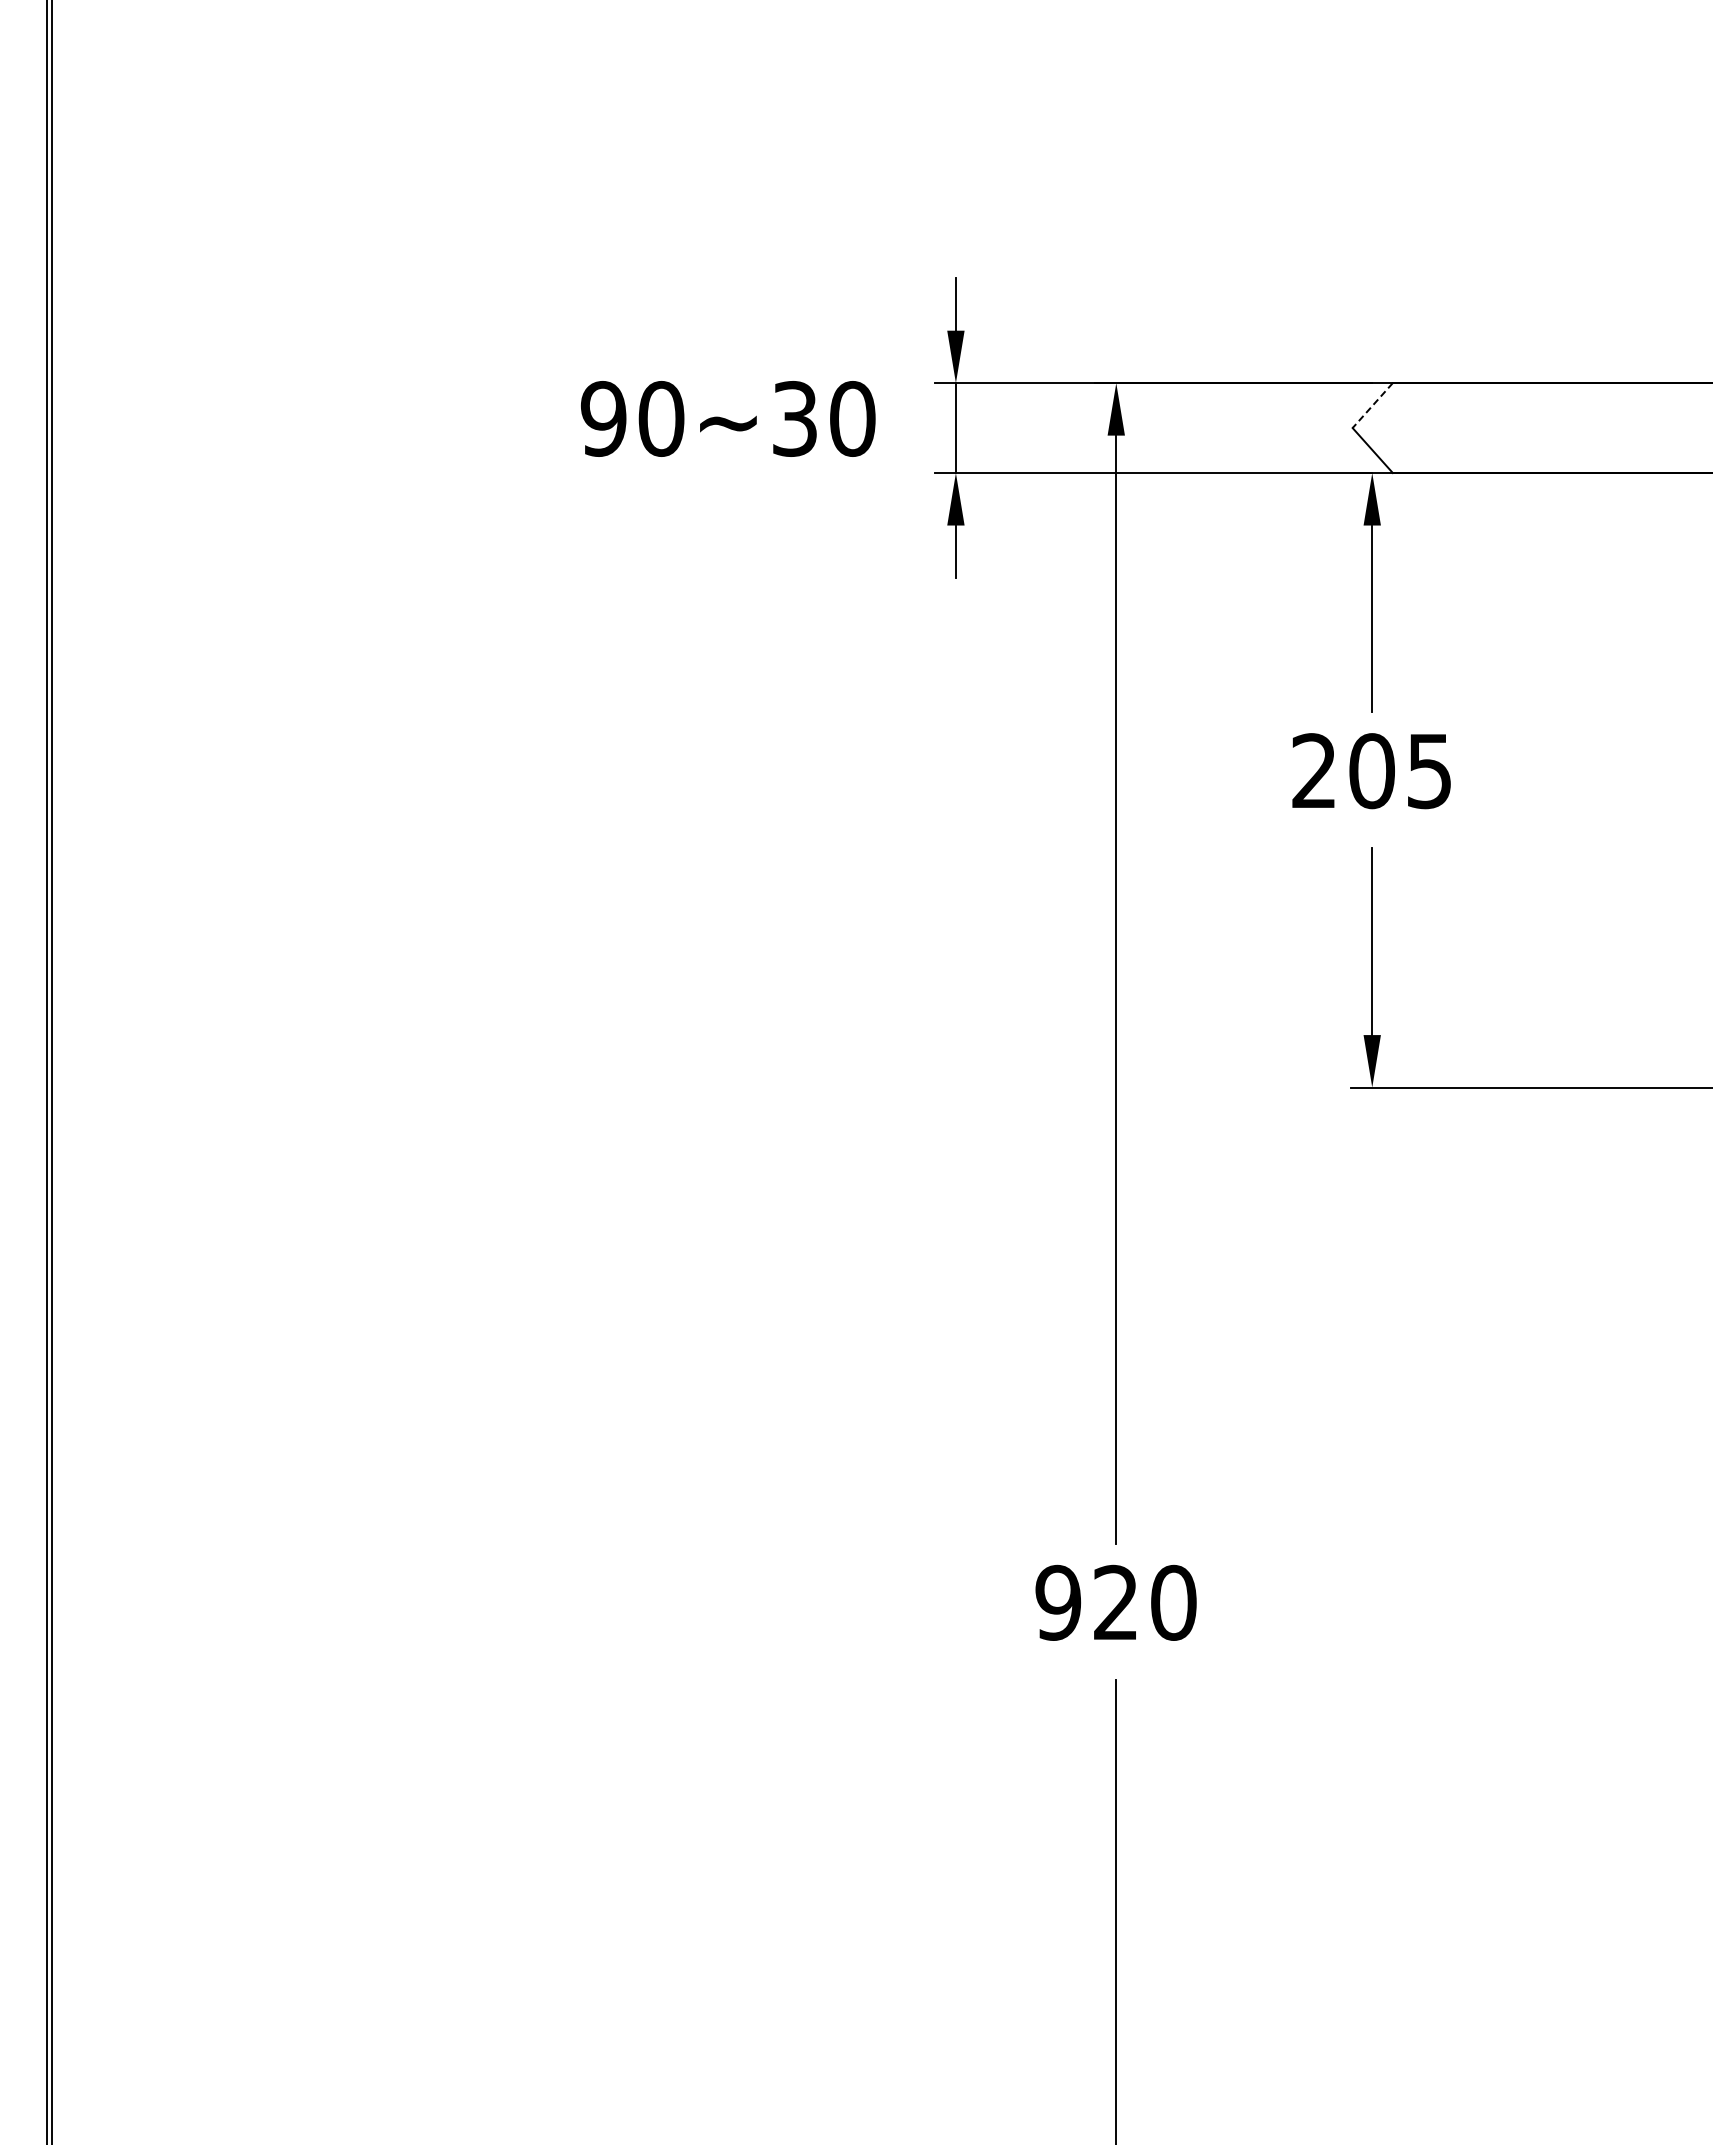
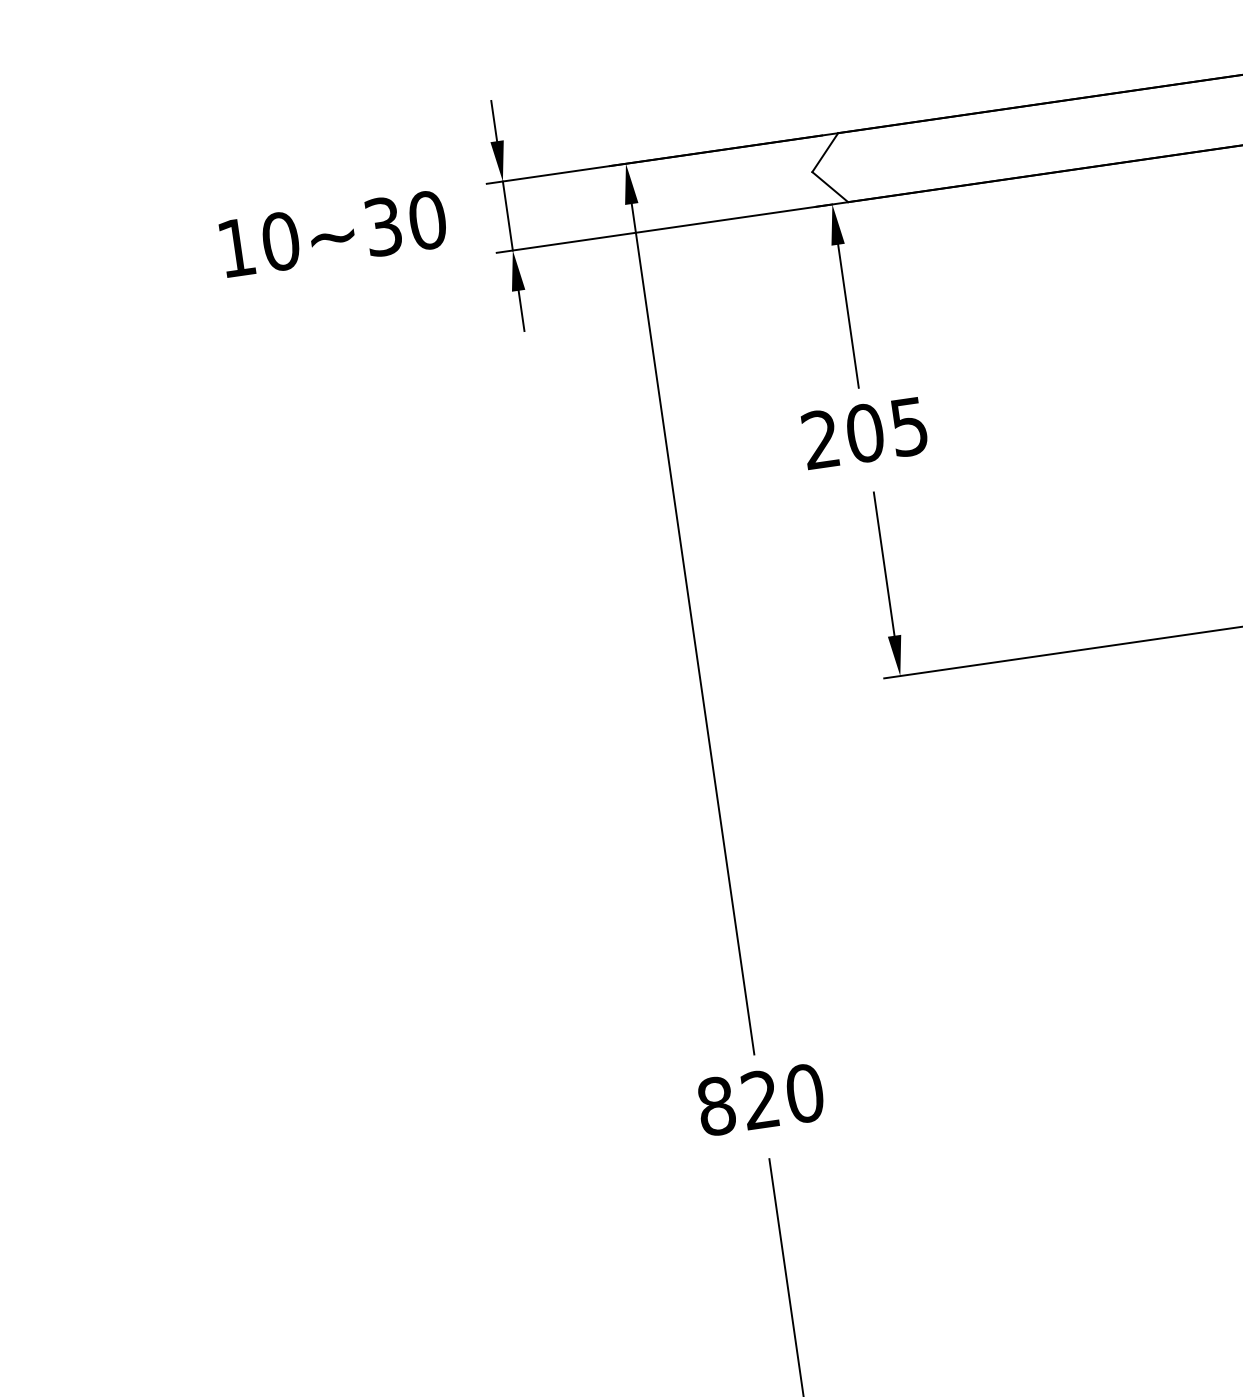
line: (1372, 405) -> (825, 152), dashed -> solid
text: (603, 418) -> (236, 247), 90~30 -> 10~30
text: (1058, 1602) -> (716, 1105), 920 -> 820

